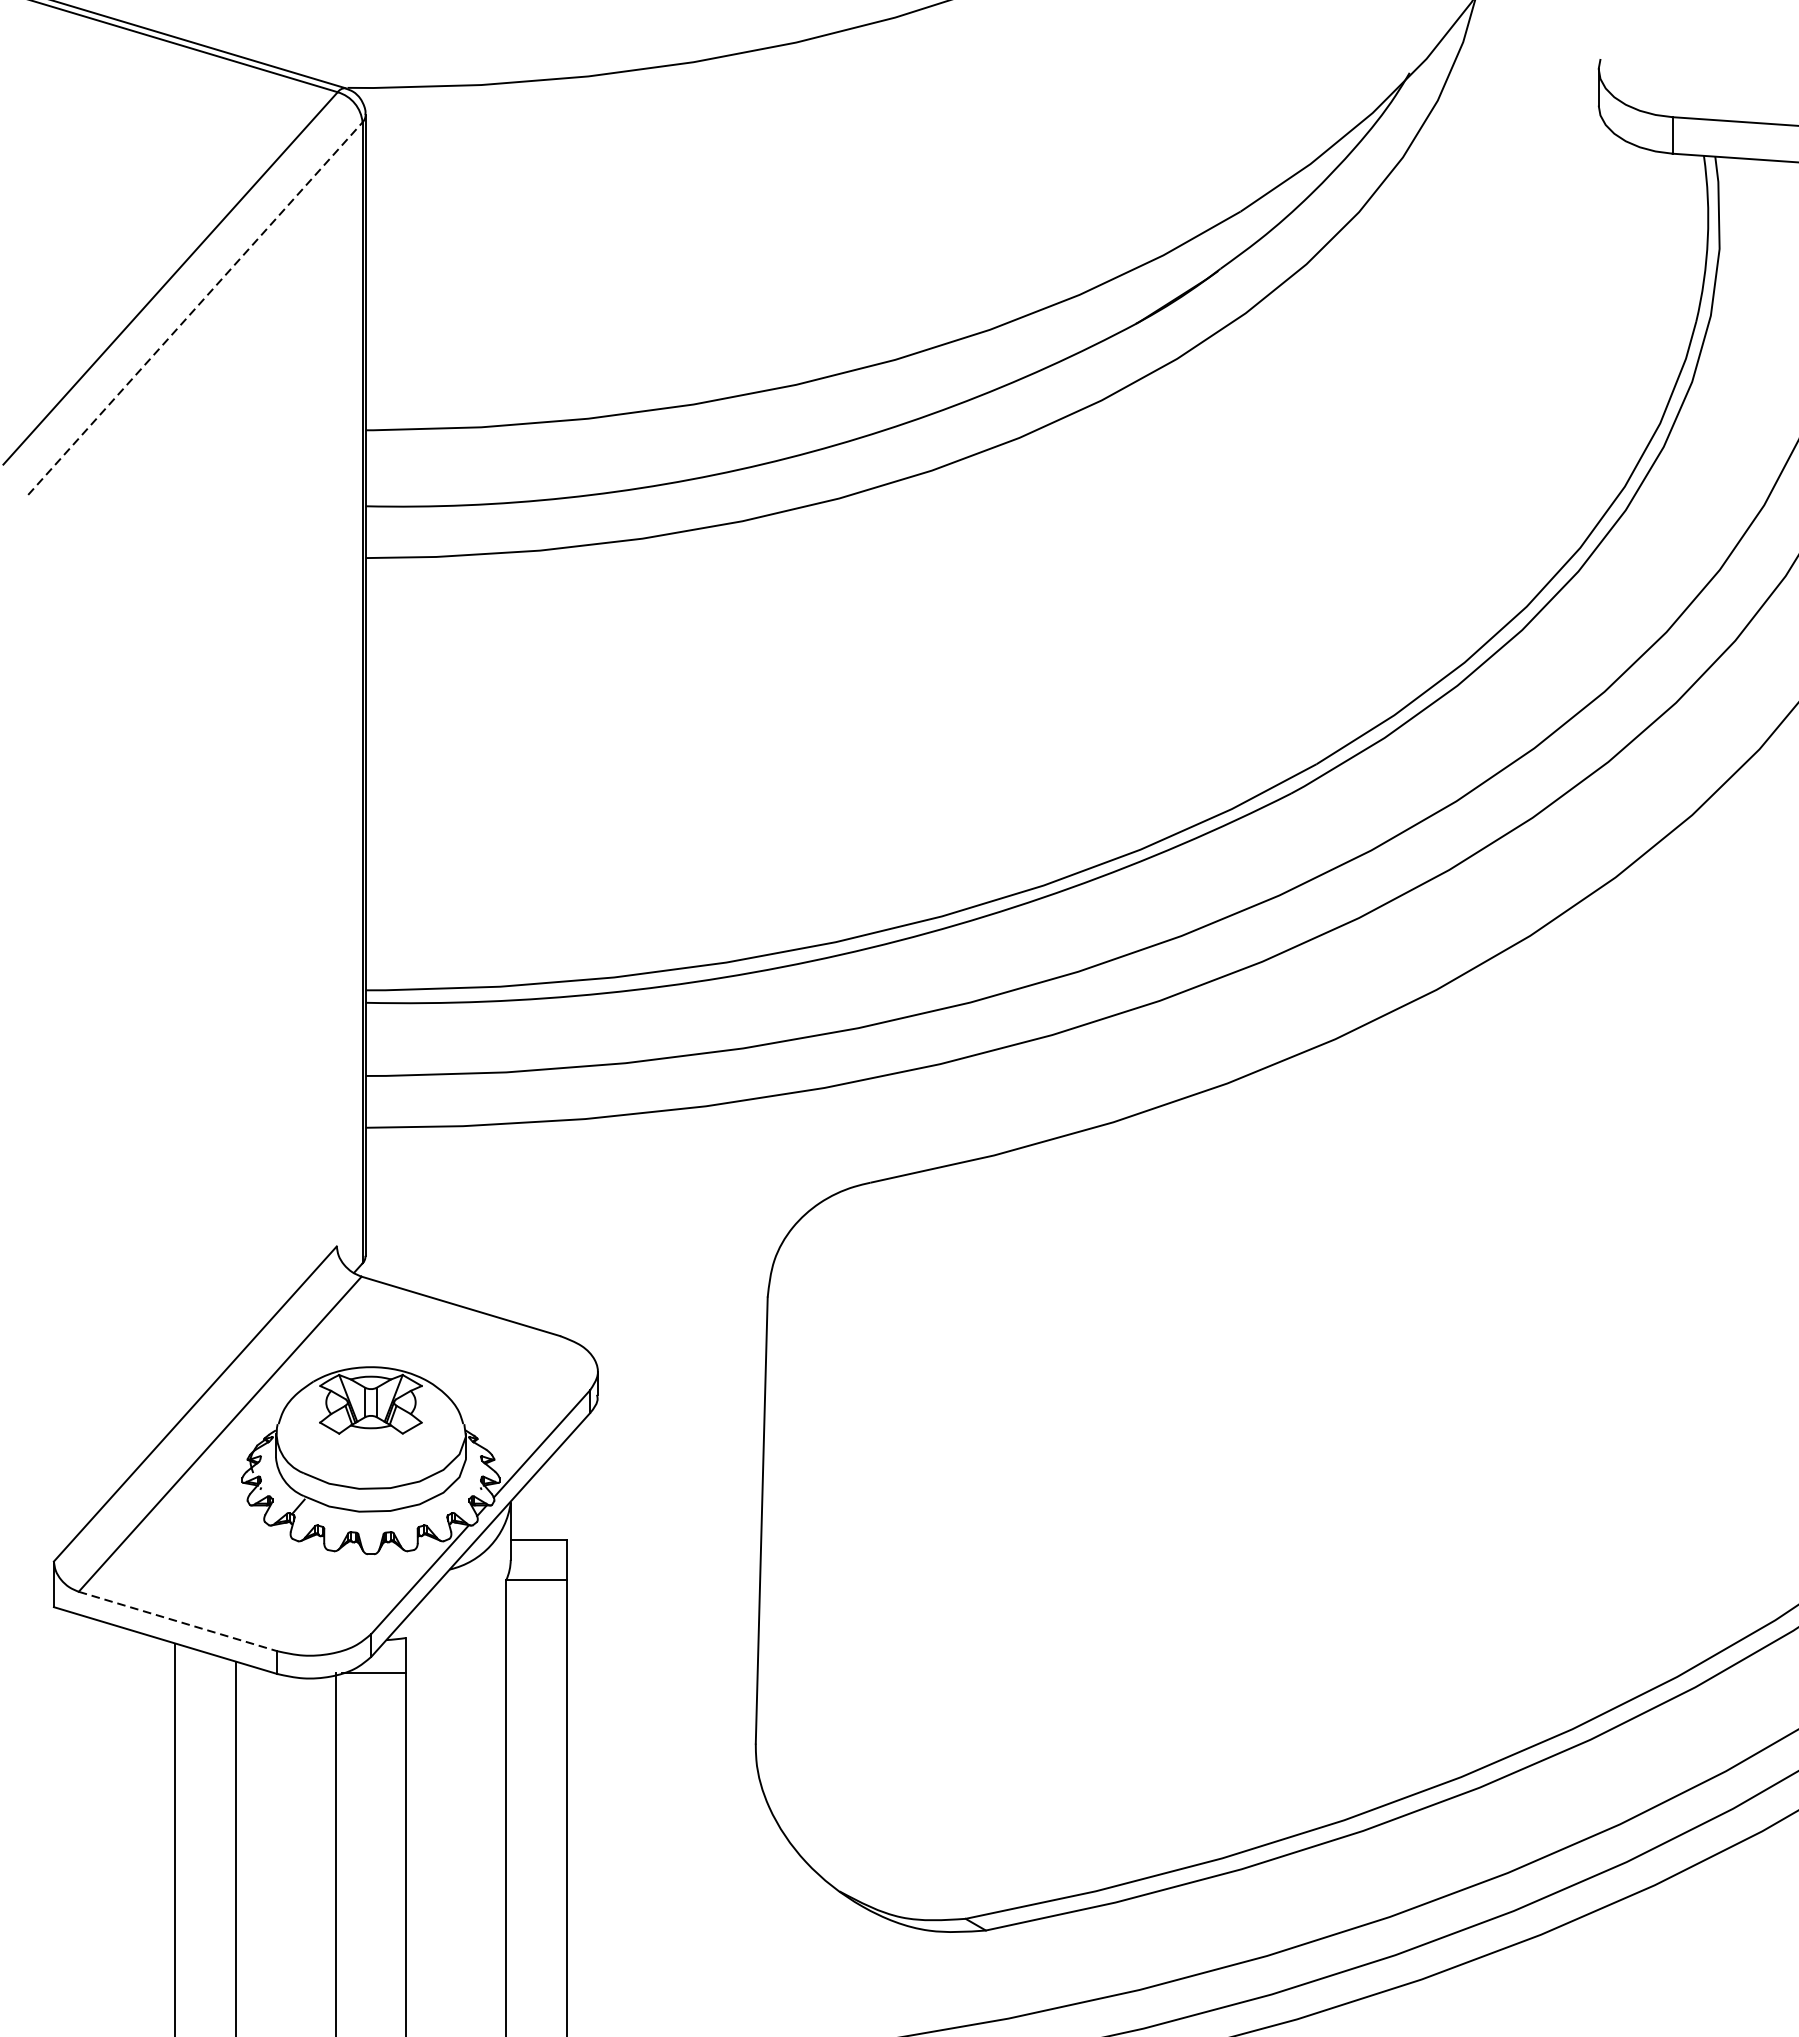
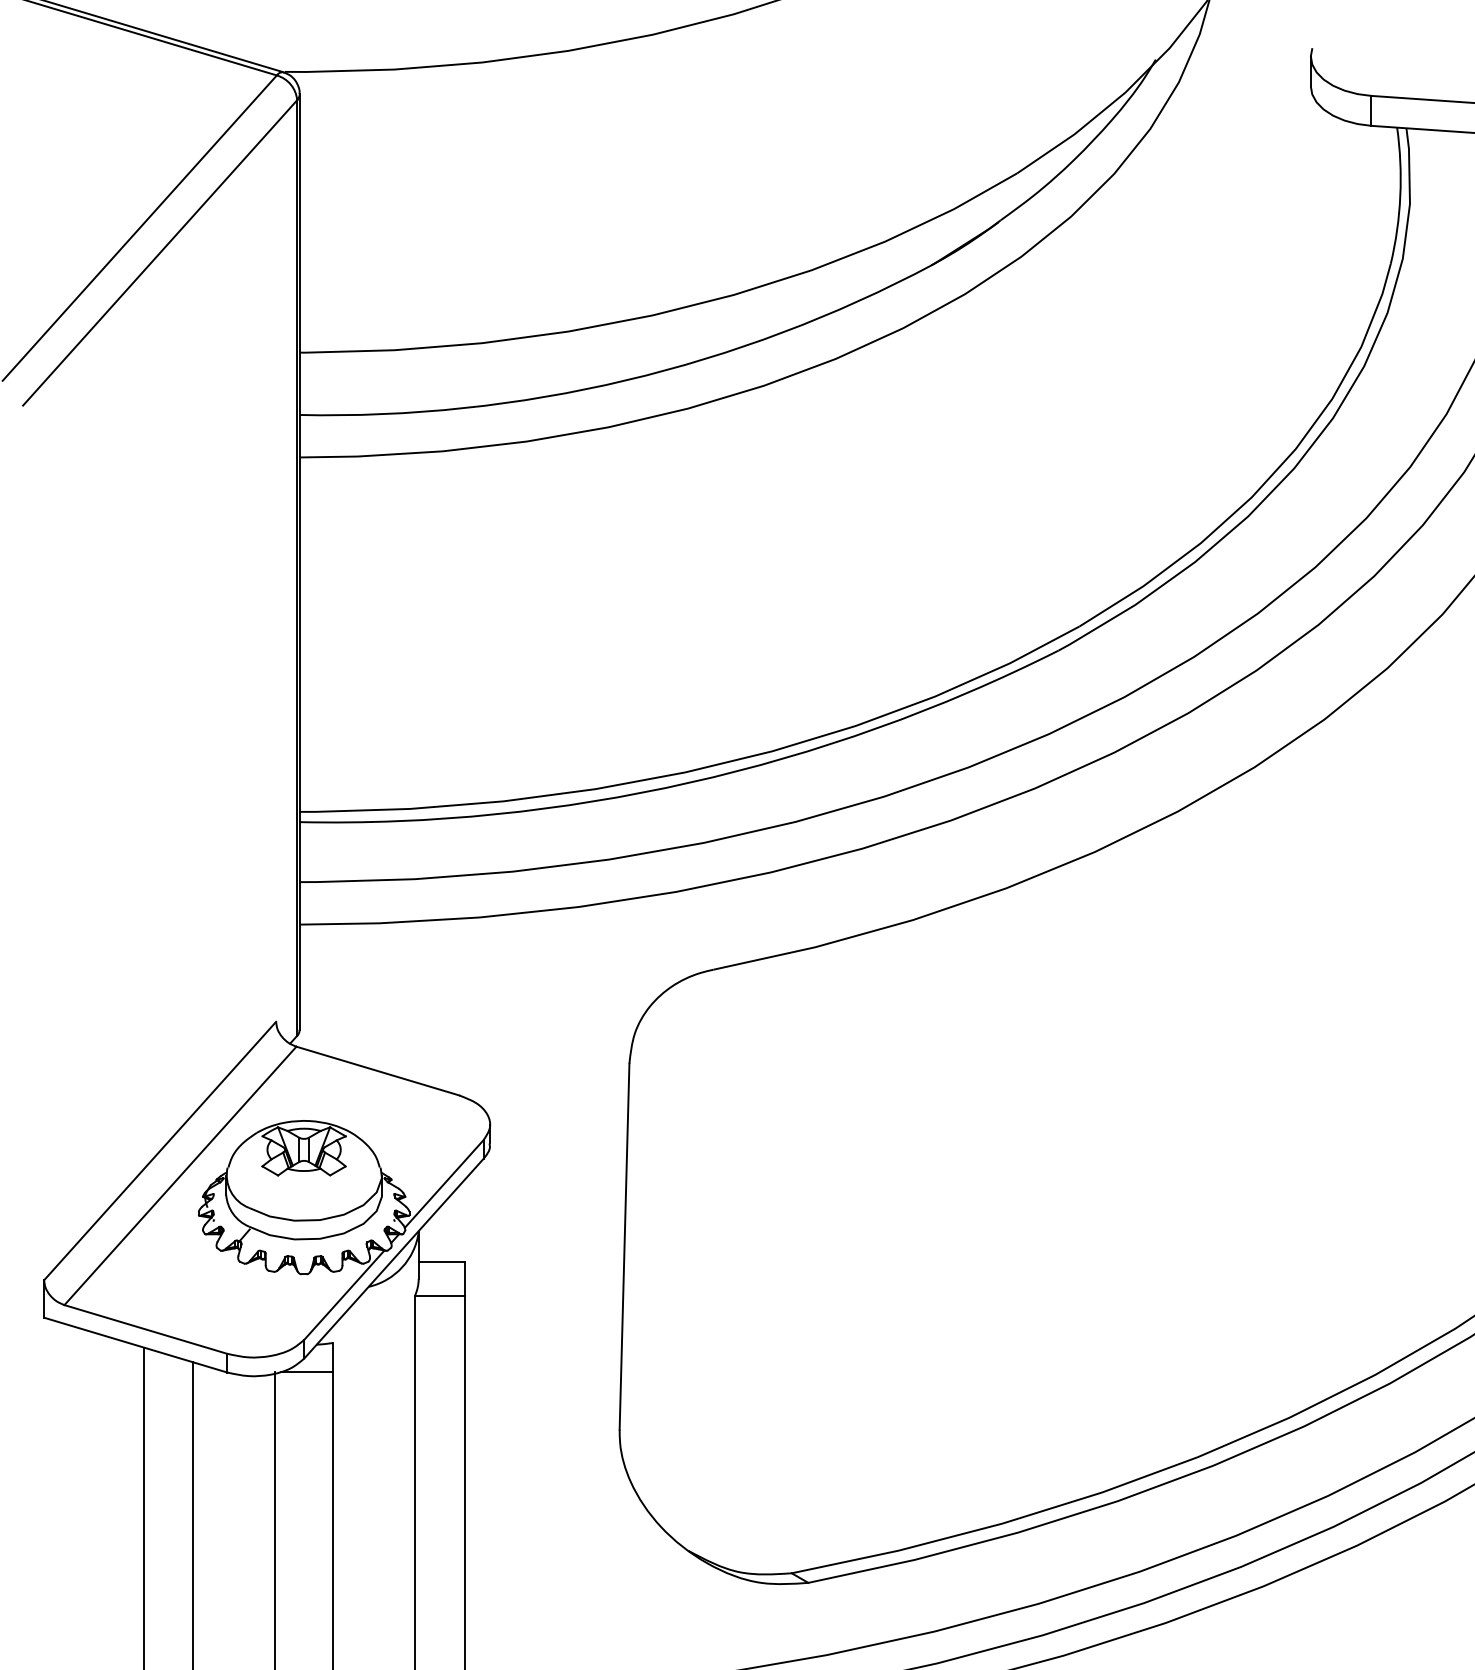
line: (195, 308) -> (160, 252), dashed -> solid
line: (177, 1621) -> (145, 1329), dashed -> solid

